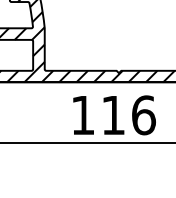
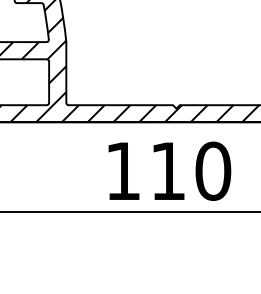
text: (143, 115) -> (212, 171), 116 -> 110

